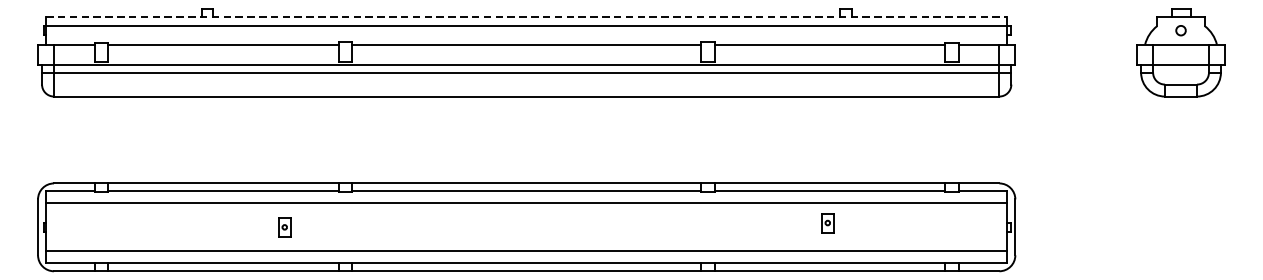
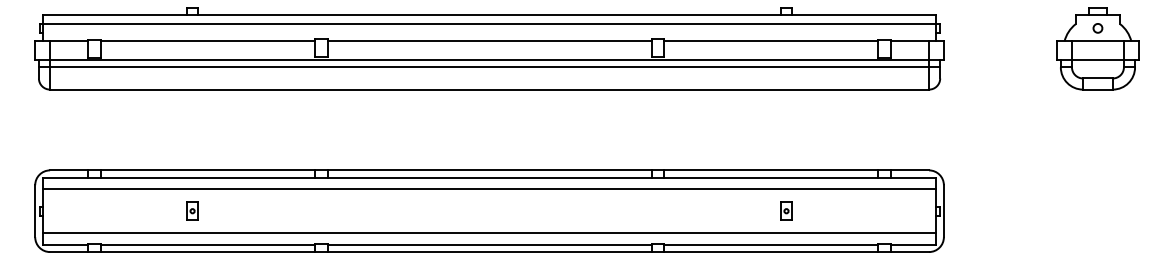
line: (526, 16) -> (489, 15), dashed -> solid
part: (827, 222) -> (786, 210), moved
part: (284, 226) -> (192, 210), moved

